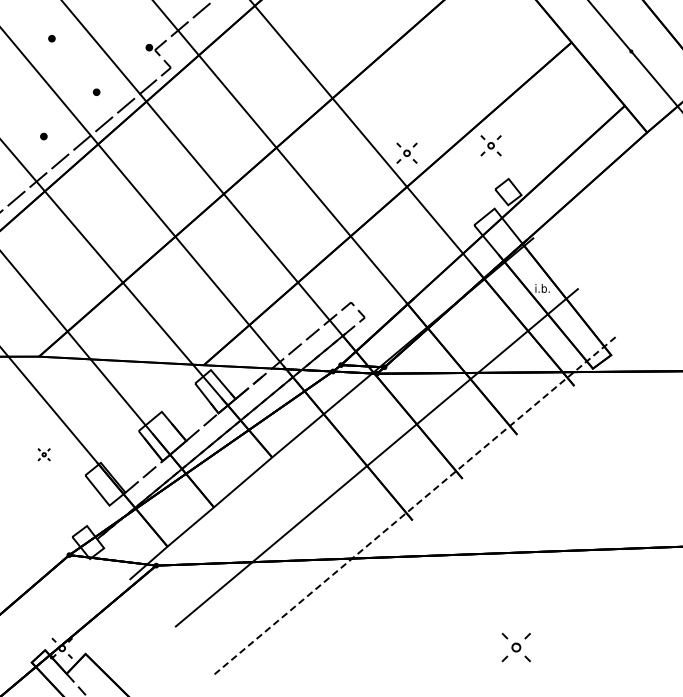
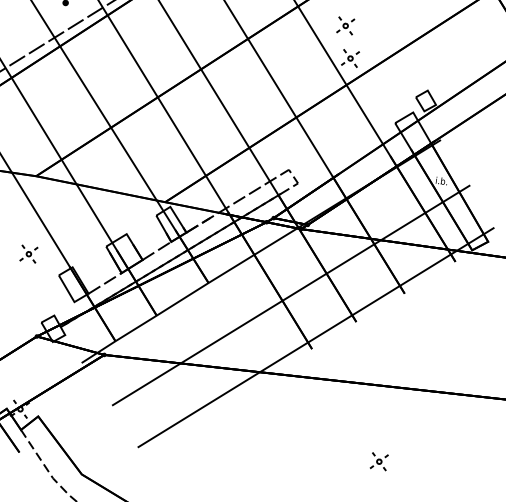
part: (490, 145) -> (345, 25), moved
part: (43, 454) -> (28, 254), size x1.67
line: (415, 505) -> (316, 337), dashed -> solid
part: (516, 647) -> (379, 461), size x0.71

